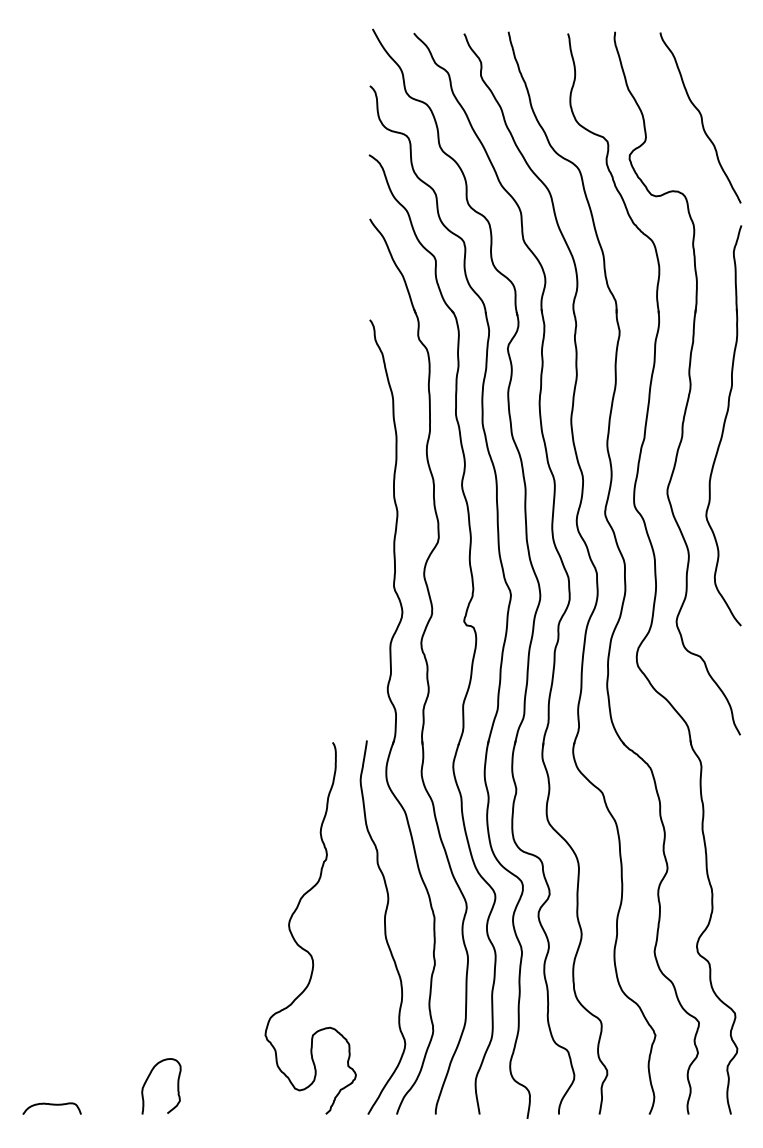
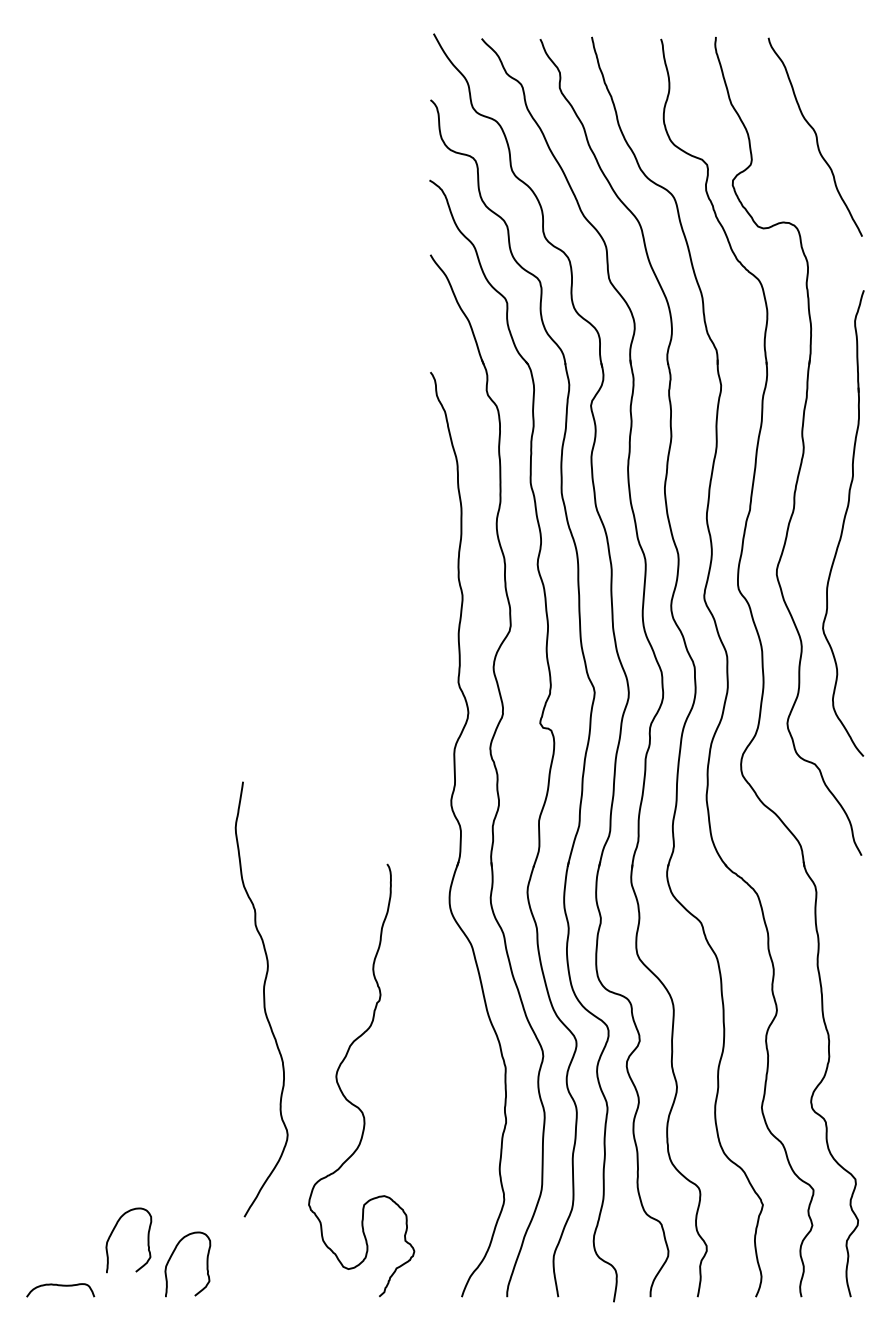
part: (723, 425) -> (843, 523), moved
curve: (384, 927) -> (263, 999), moved
curve: (98, 1057) -> (114, 1230), added

